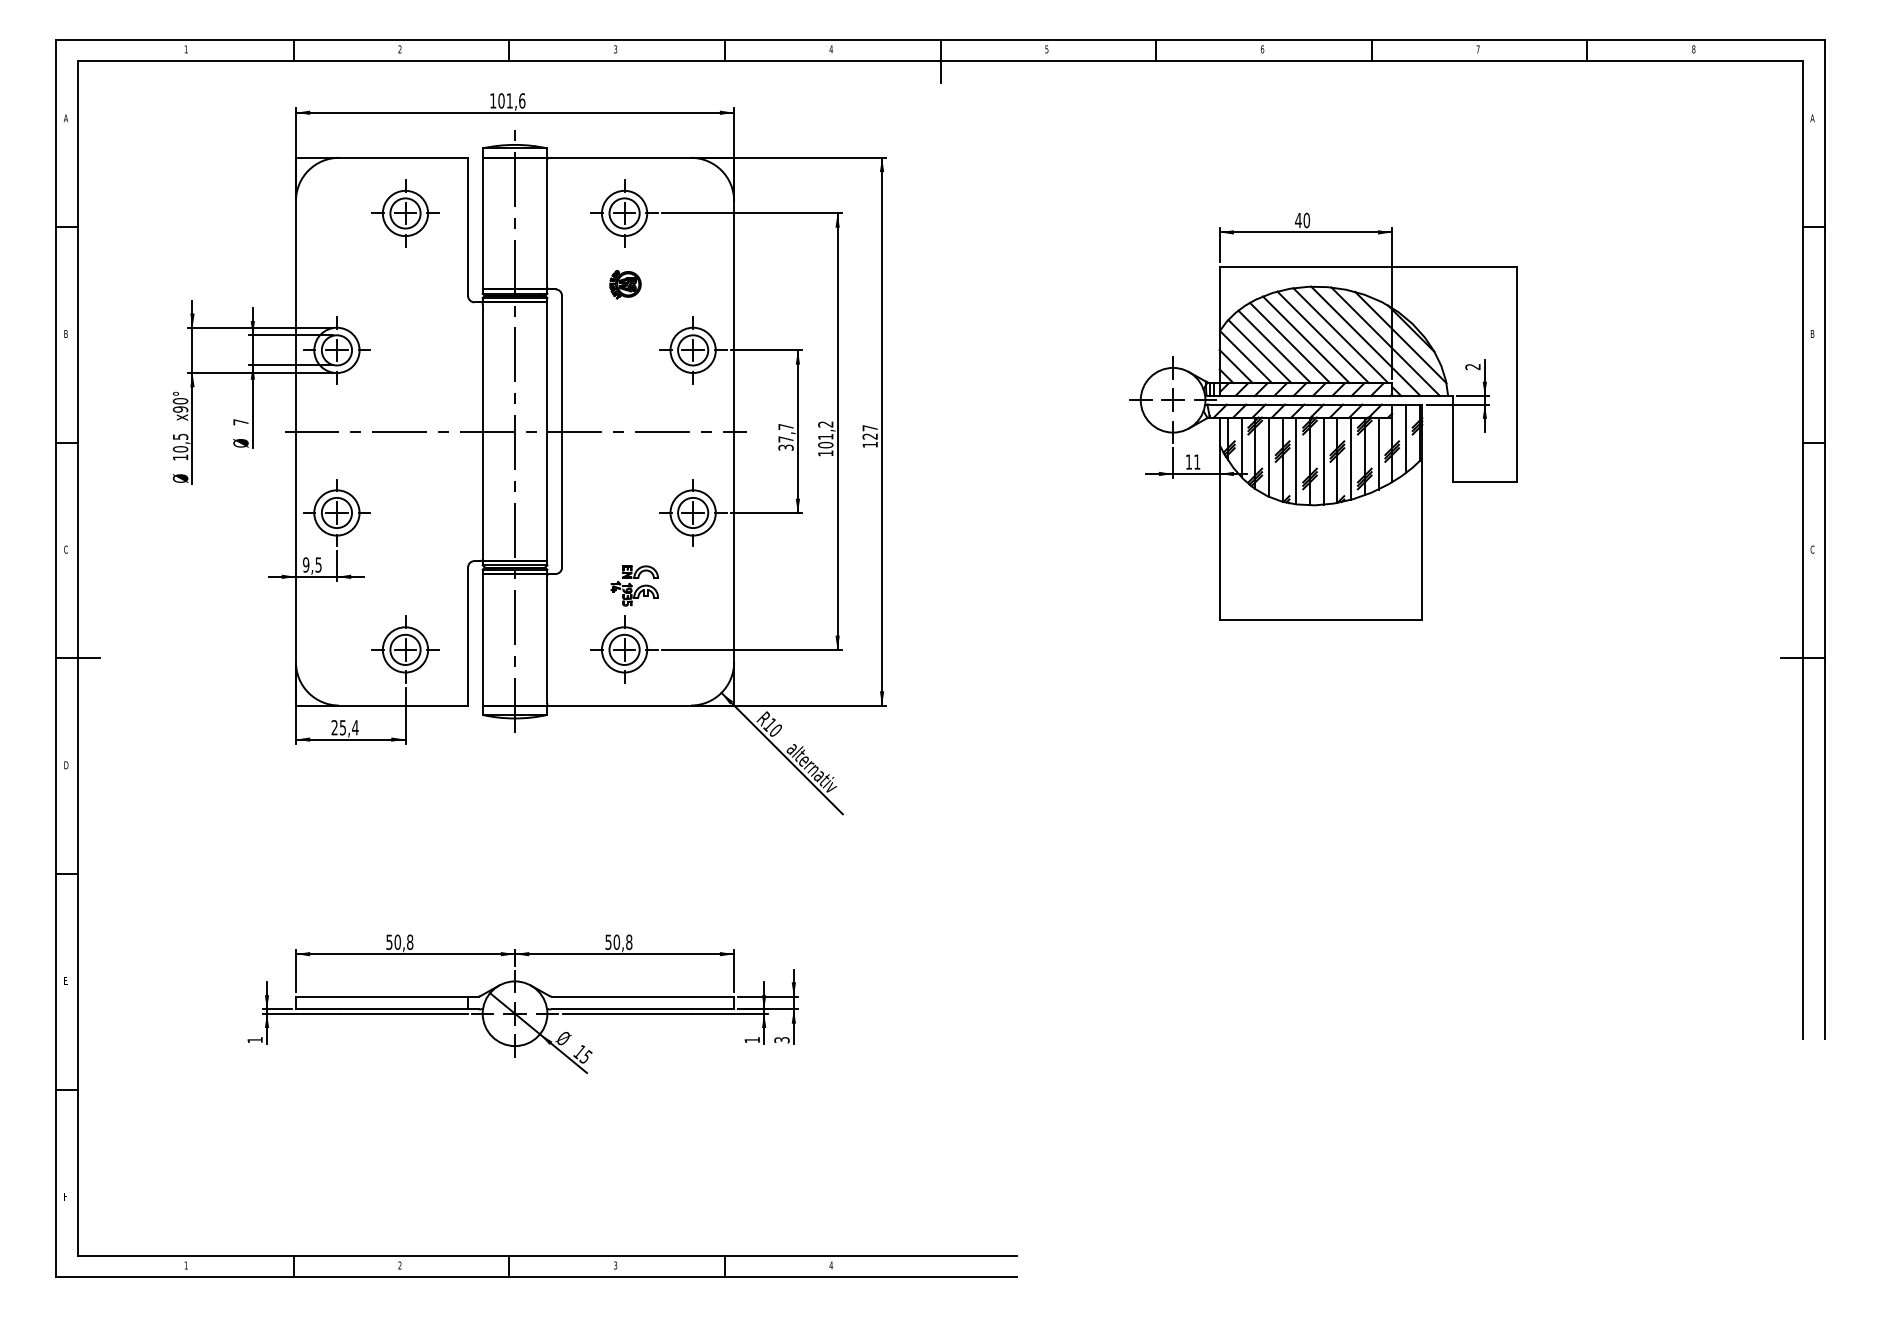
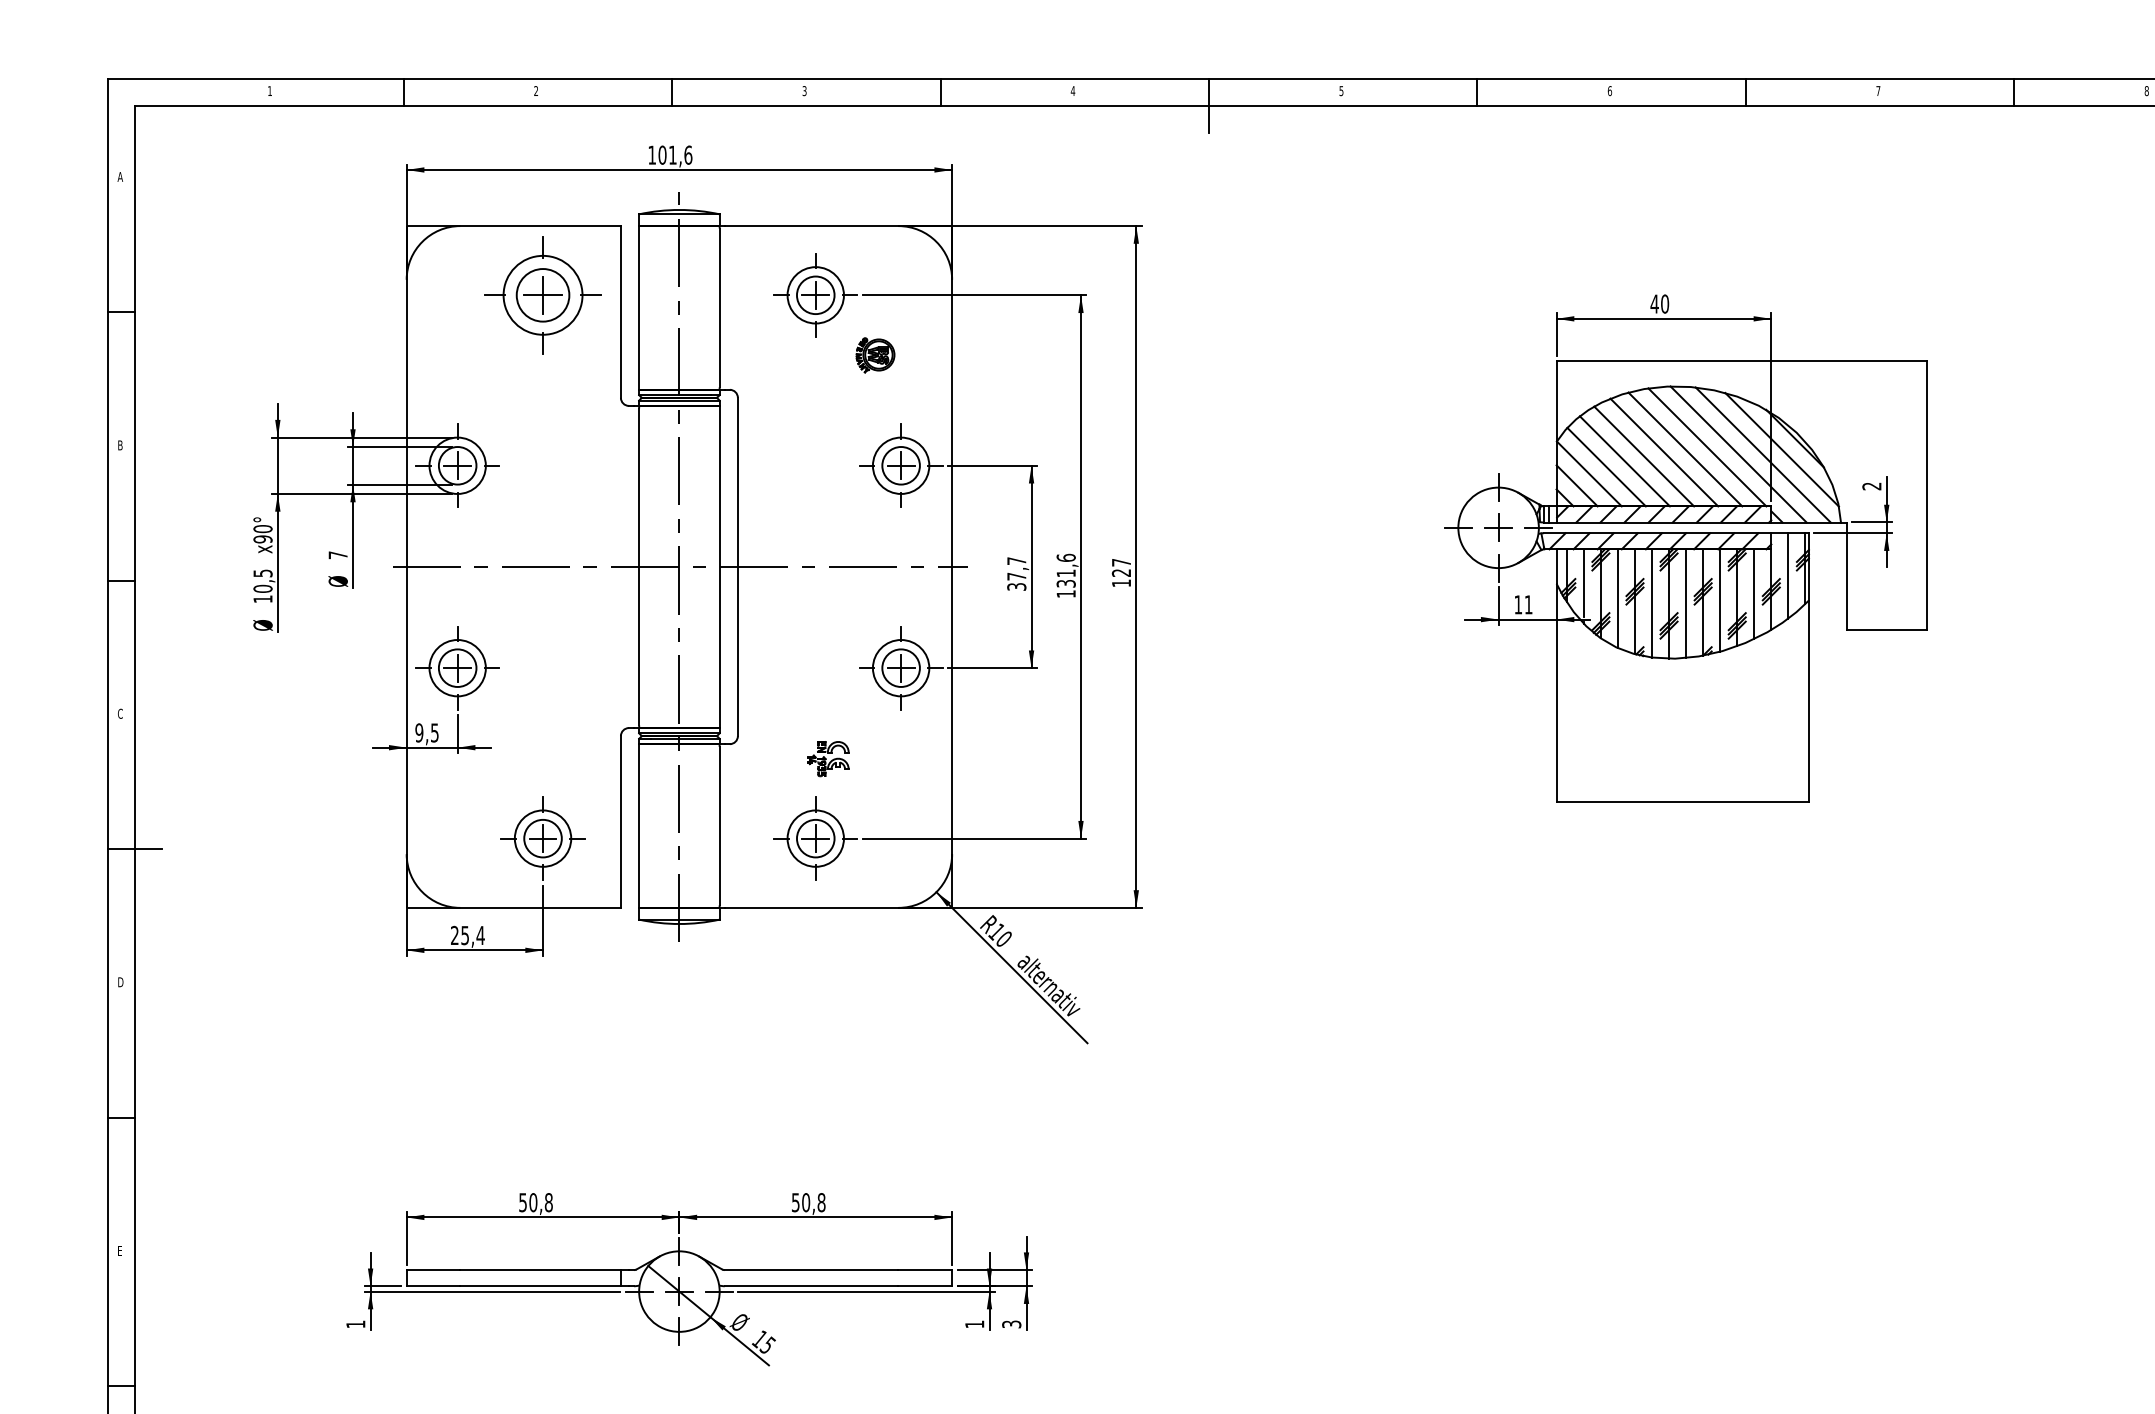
part: (405, 213) -> (543, 295), size x1.4
part: (625, 284) -> (875, 355), moved
text: (825, 434) -> (1065, 570), 101,2 -> 131,6
part: (634, 585) -> (828, 758), size x0.7

